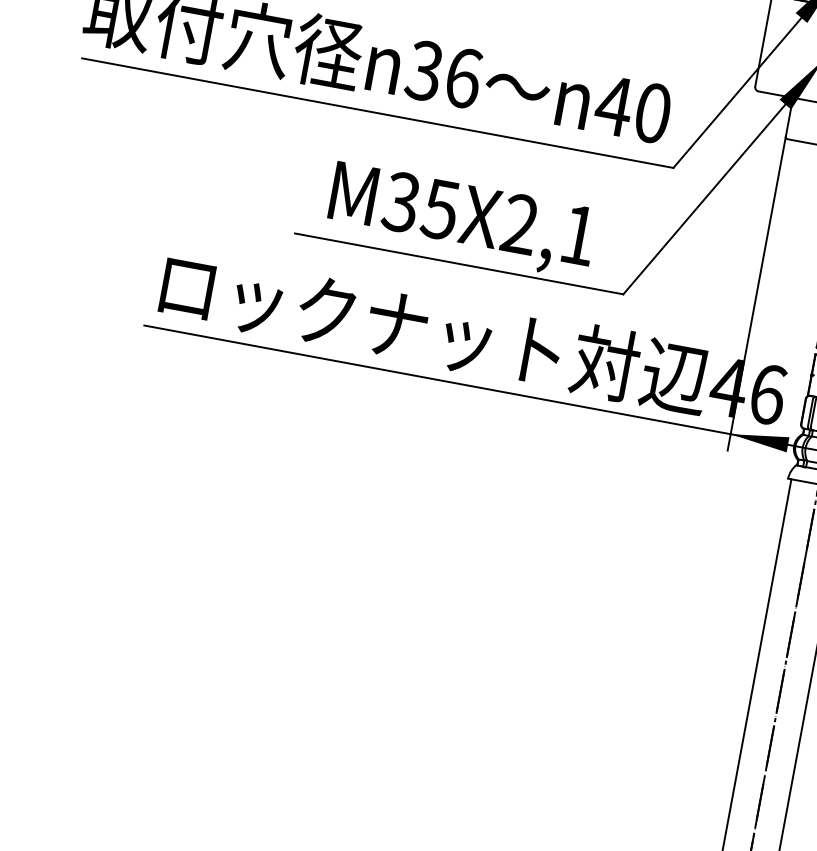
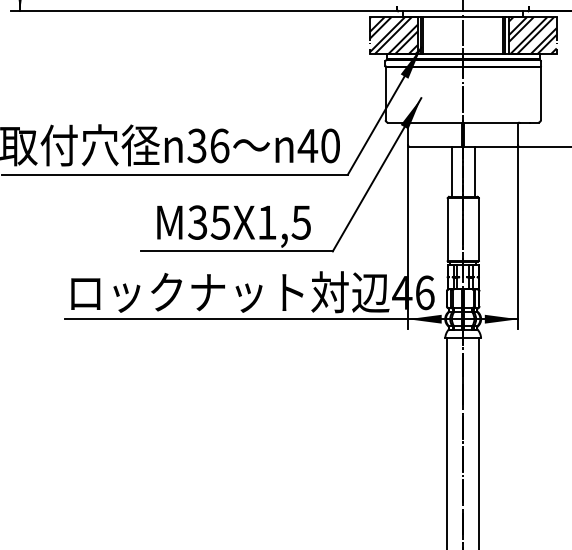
text: (548, 229) -> (283, 222), M35X2,1 -> M35X1,5

